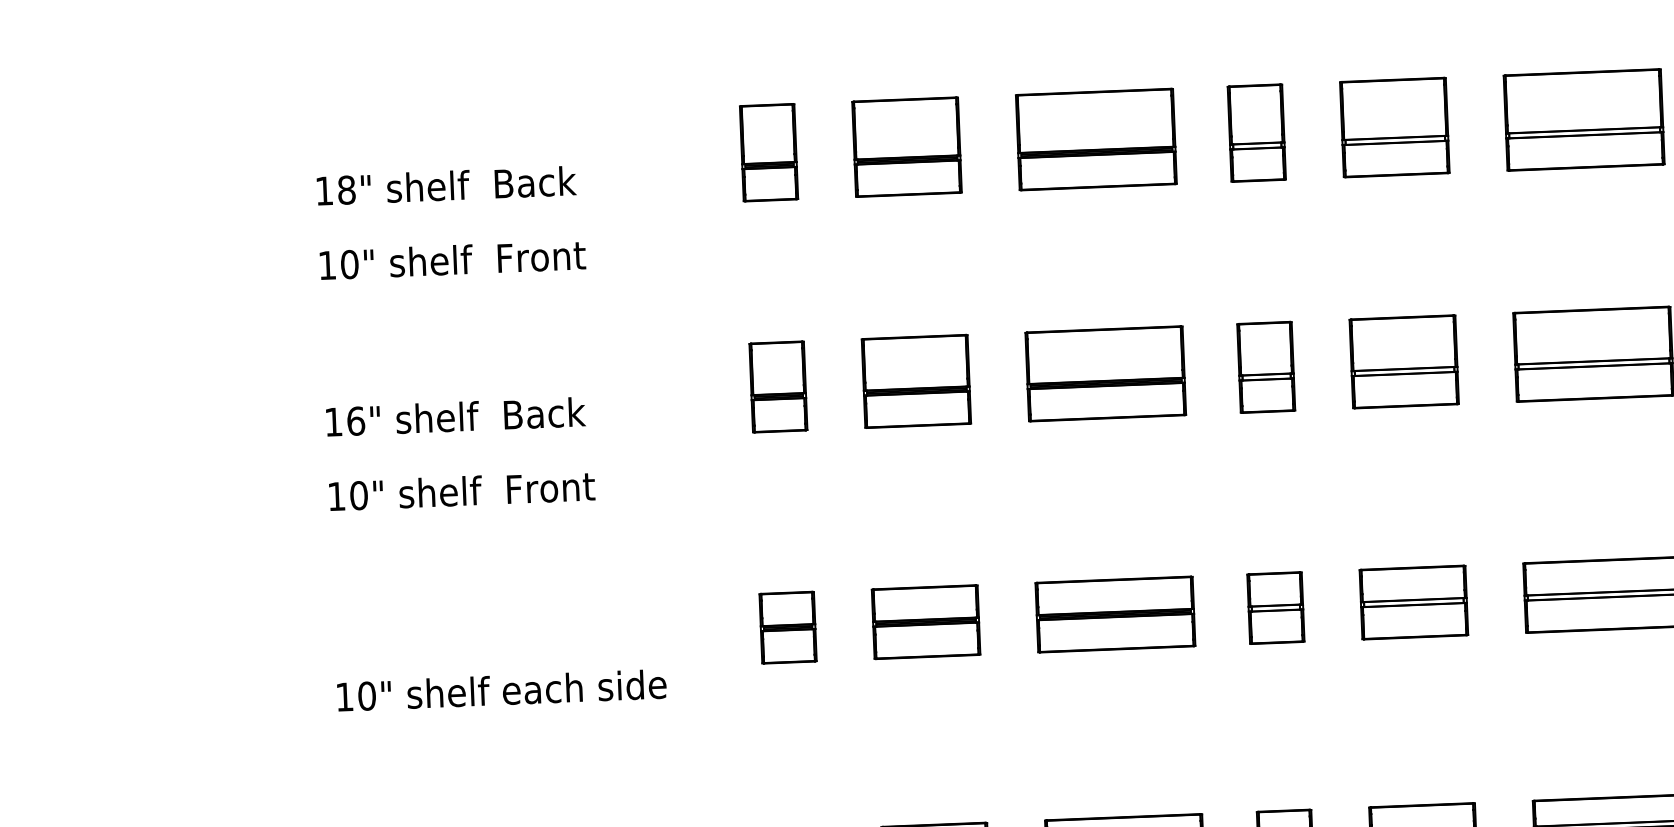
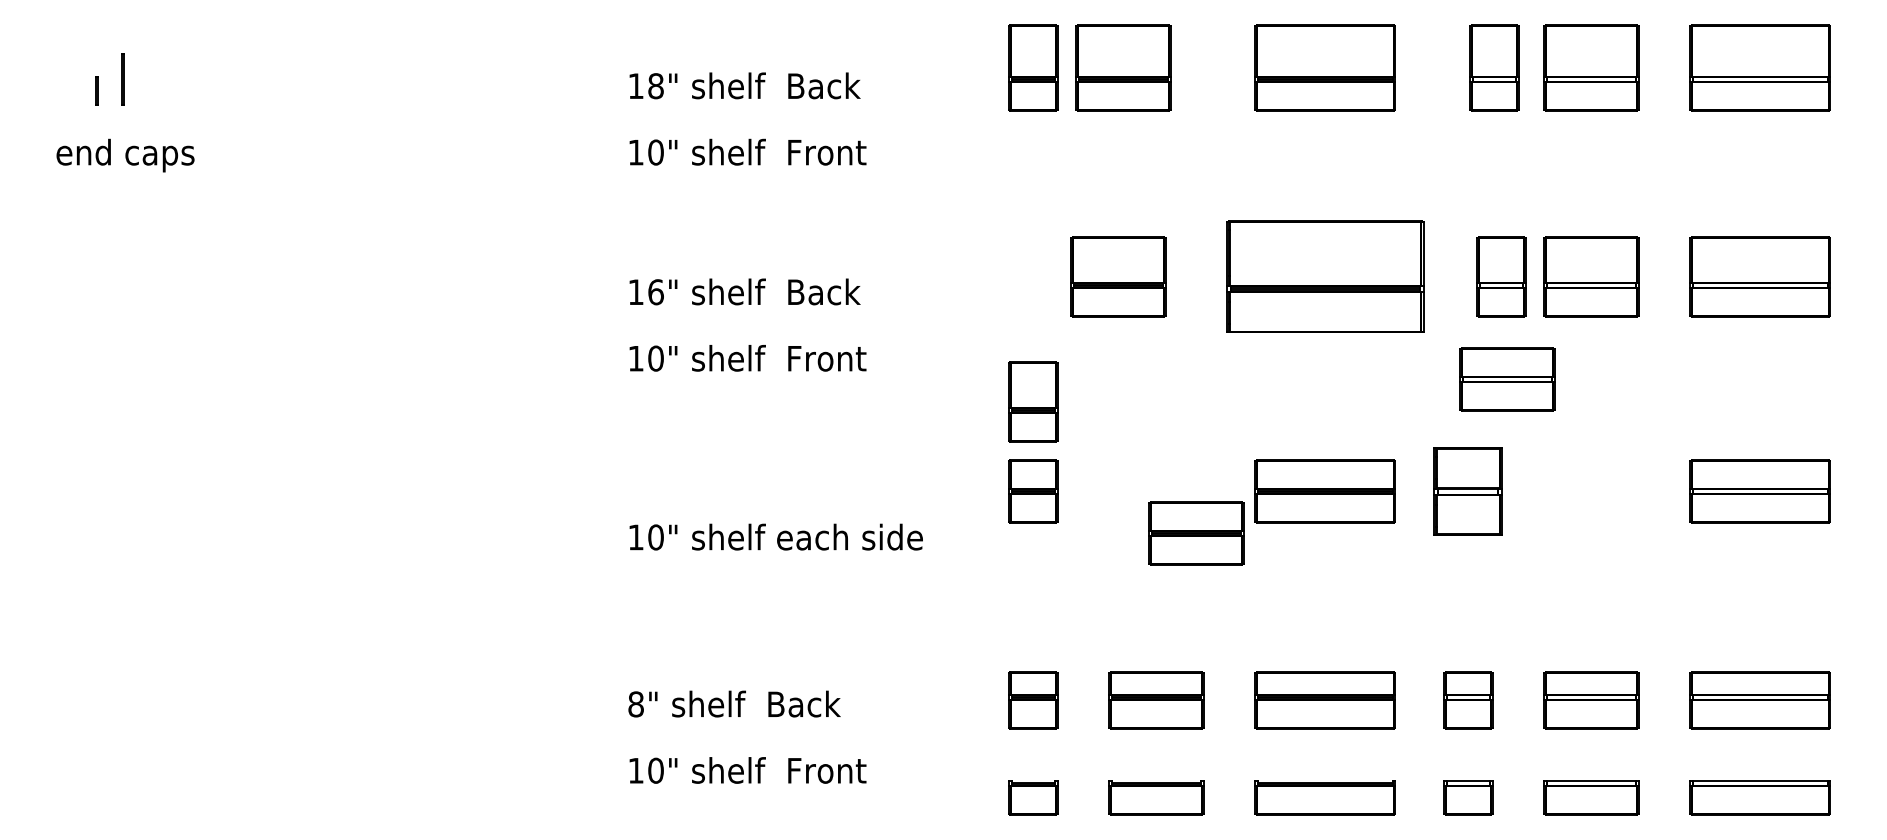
part: (1256, 132) -> (1494, 67), moved
part: (907, 146) -> (1123, 67), moved
part: (1266, 366) -> (1501, 276), moved
part: (1104, 373) -> (1324, 276), size x1.4
part: (916, 381) -> (1118, 276), moved
part: (778, 386) -> (1033, 401), moved
part: (1413, 602) -> (1507, 379), moved
part: (1276, 608) -> (1468, 491), size x1.4
part: (926, 622) -> (1196, 533), moved

